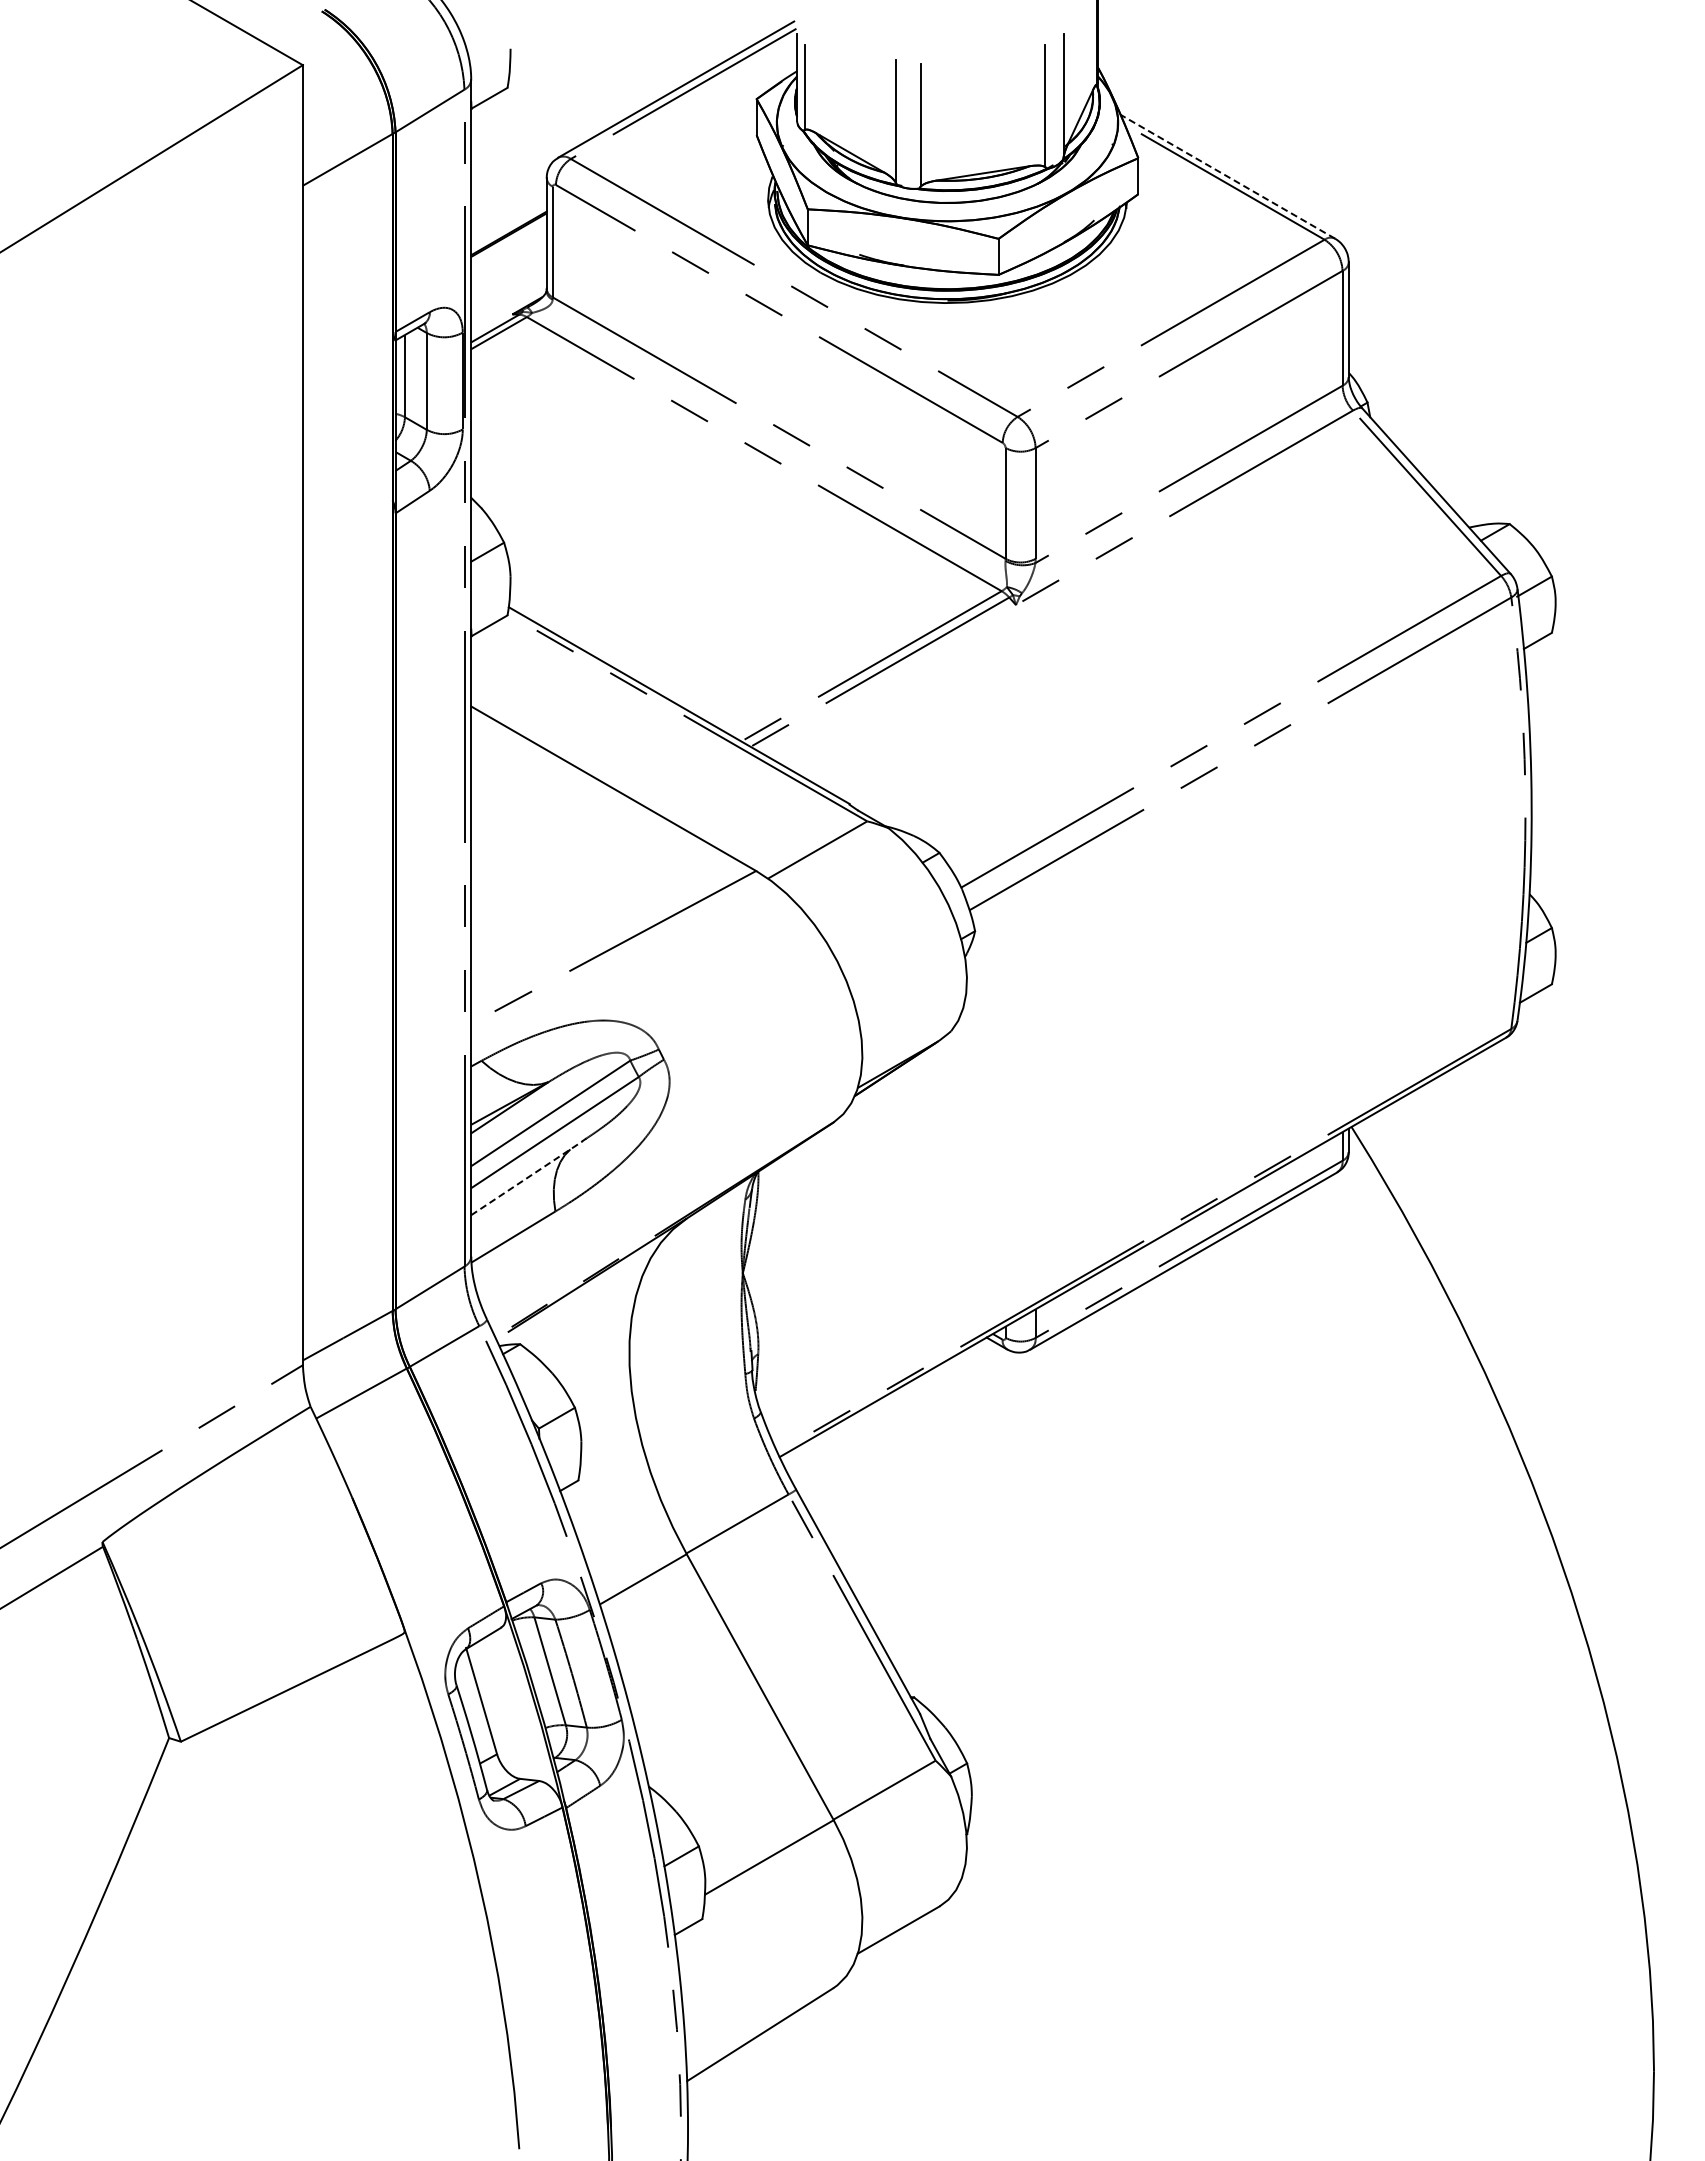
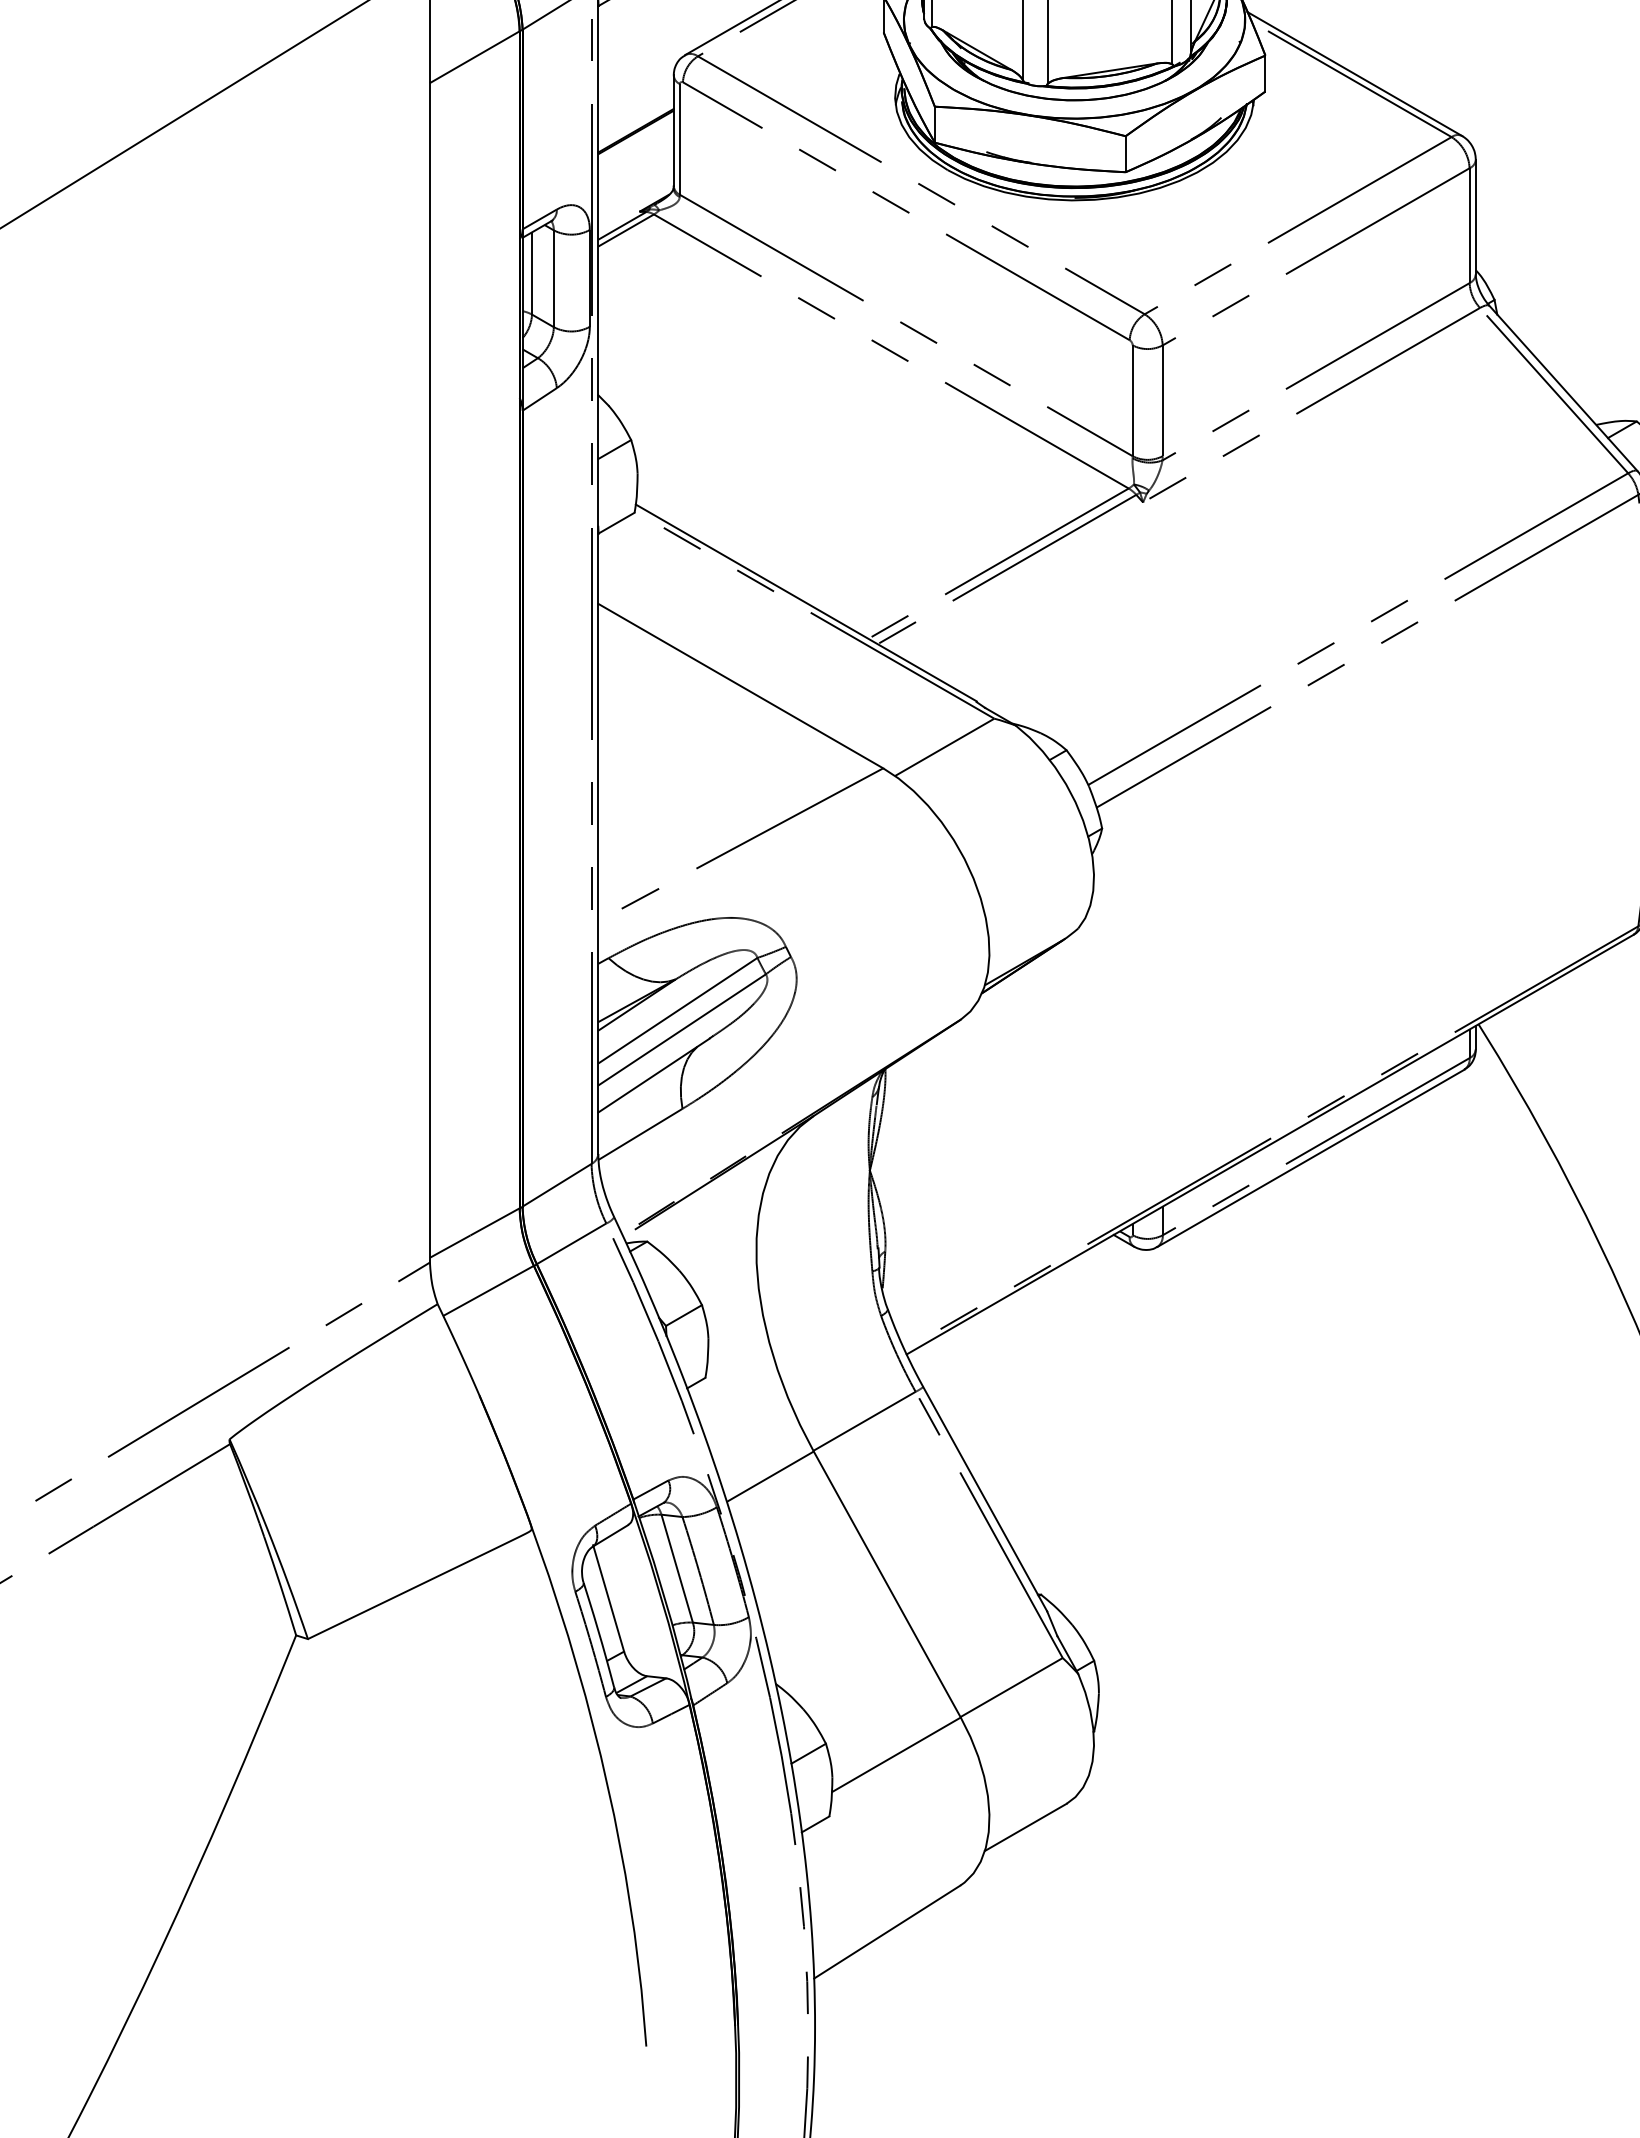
line: (1227, 176) -> (1354, 73), dashed -> solid
line: (527, 1177) -> (654, 1074), dashed -> solid

